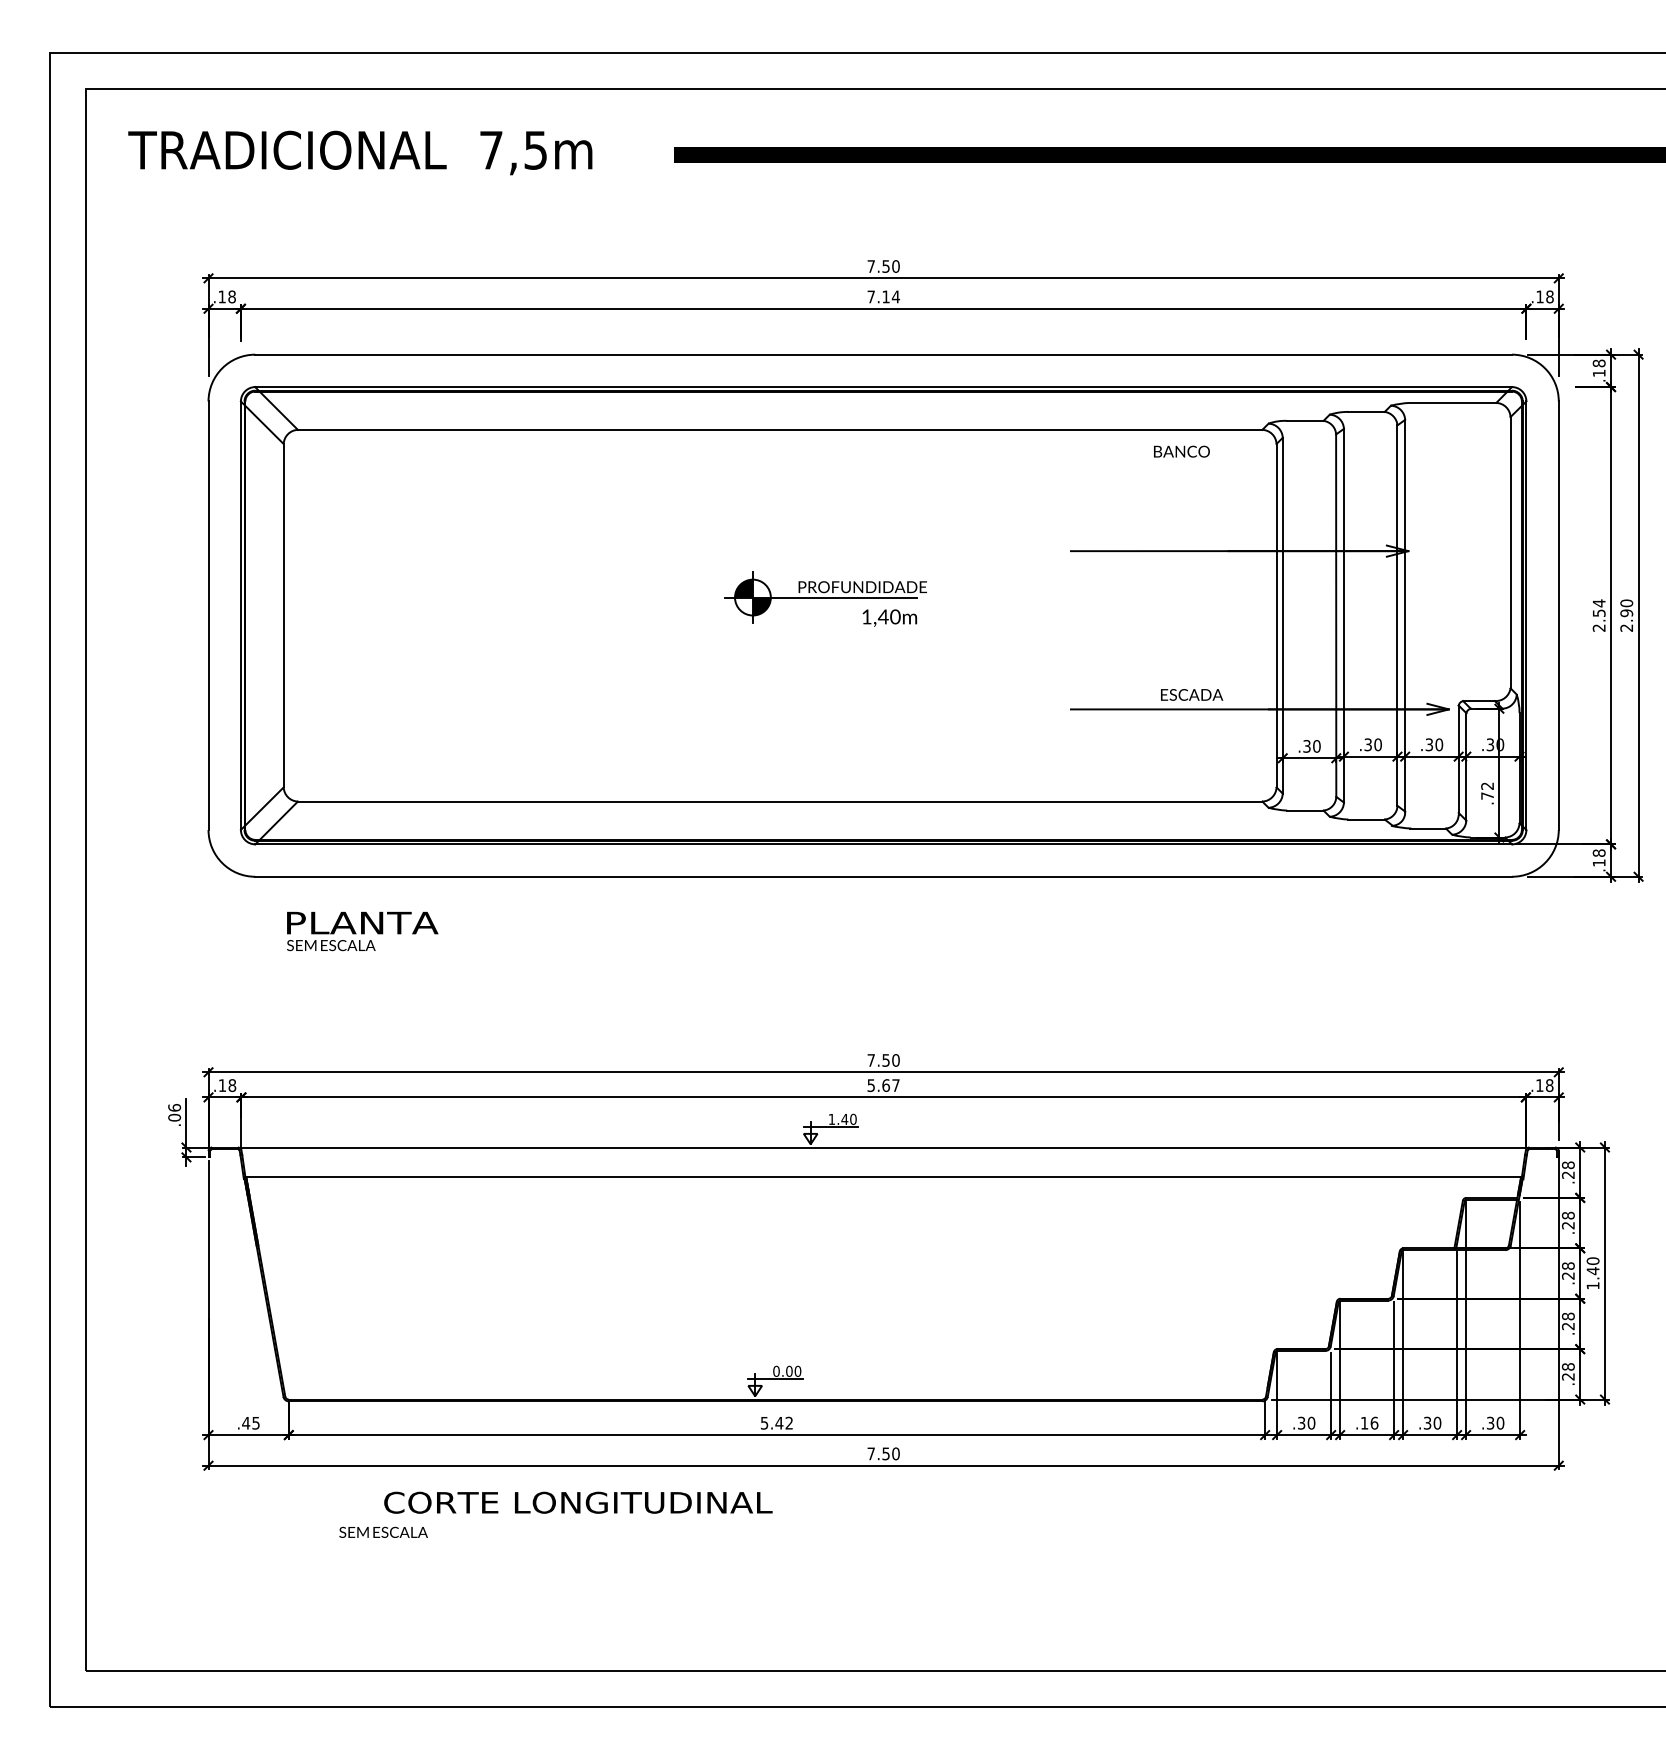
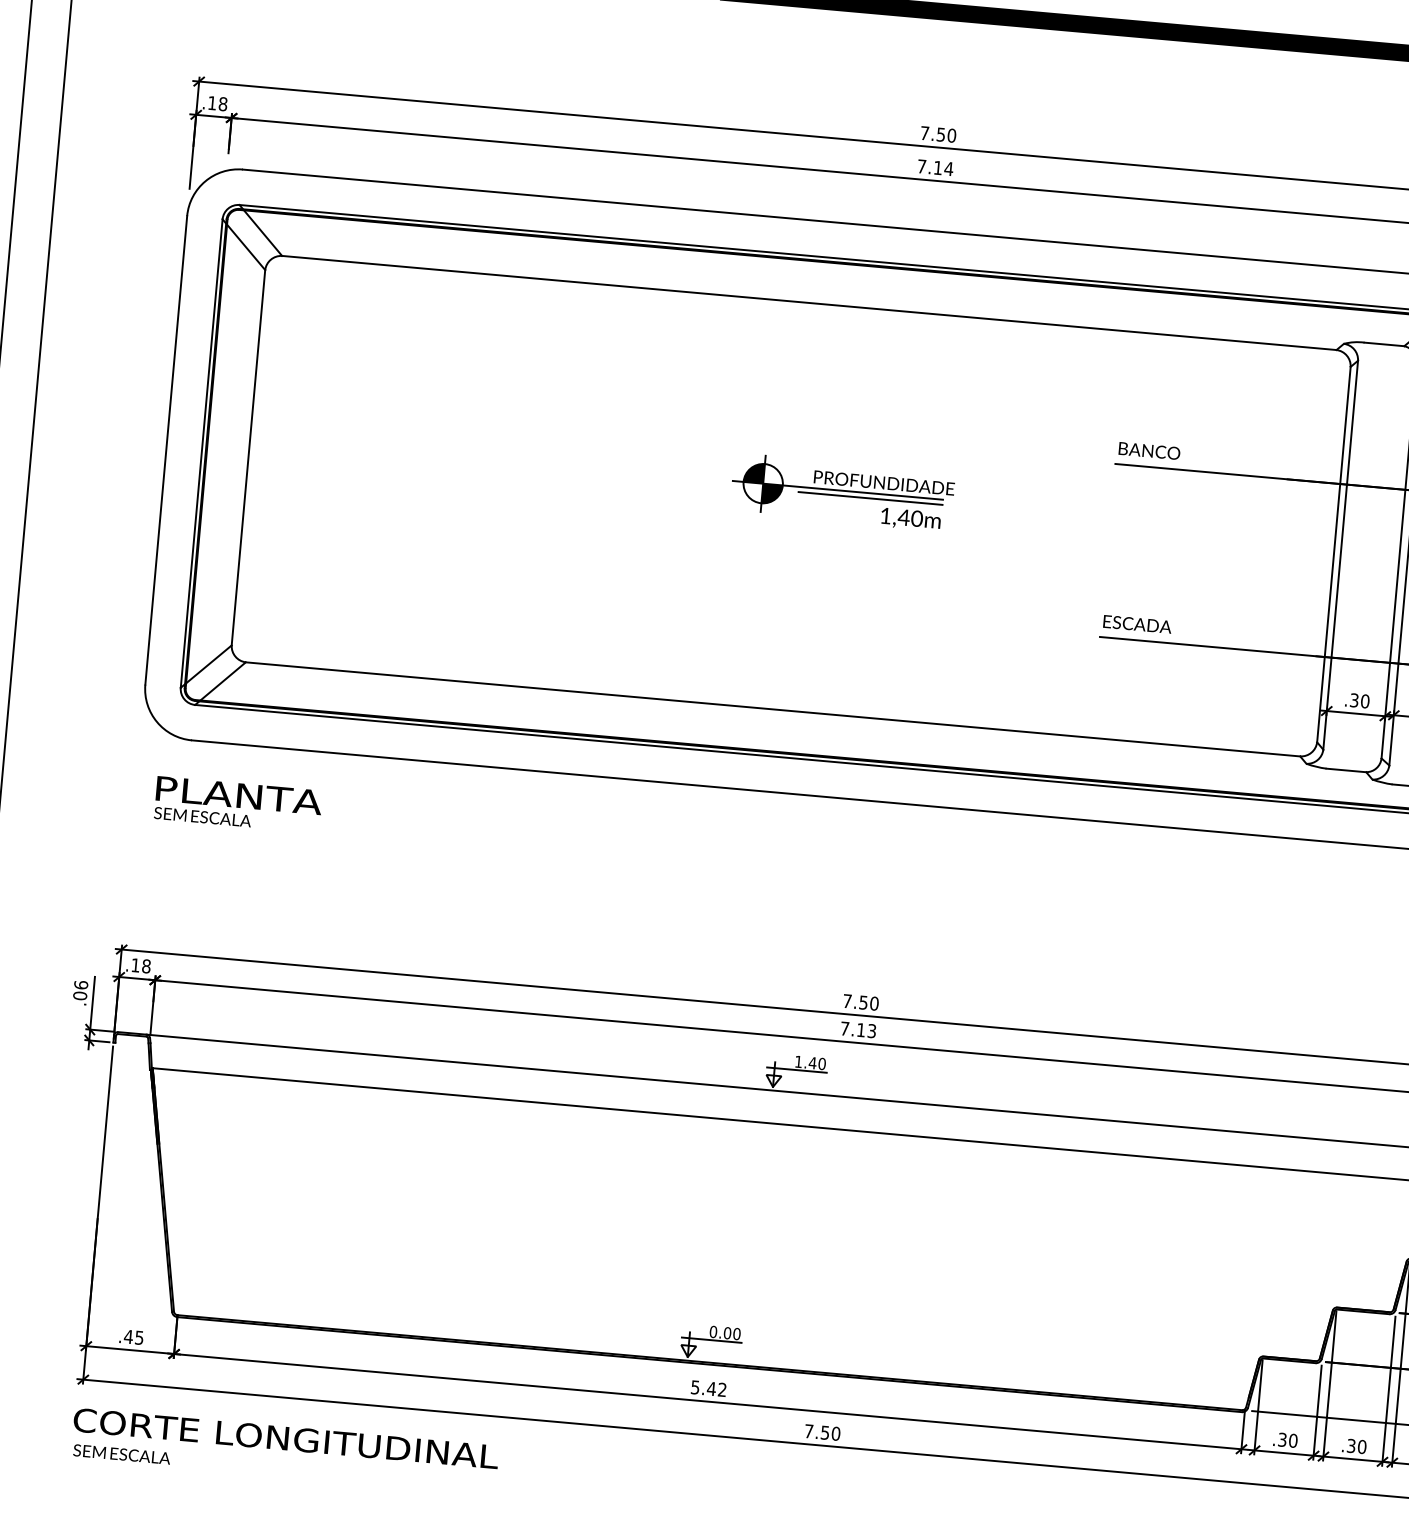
text: (1181, 451) -> (1149, 450), moved
line: (851, 602) -> (870, 498), added
text: (1192, 694) -> (1138, 623), moved
text: (362, 931) -> (238, 804), moved
text: (883, 1085) -> (858, 1029), 5.67 -> 7.13
text: (1369, 1422) -> (1356, 1445), .16 -> .30
text: (578, 1502) -> (286, 1438), moved
text: (383, 1531) -> (121, 1453), moved

